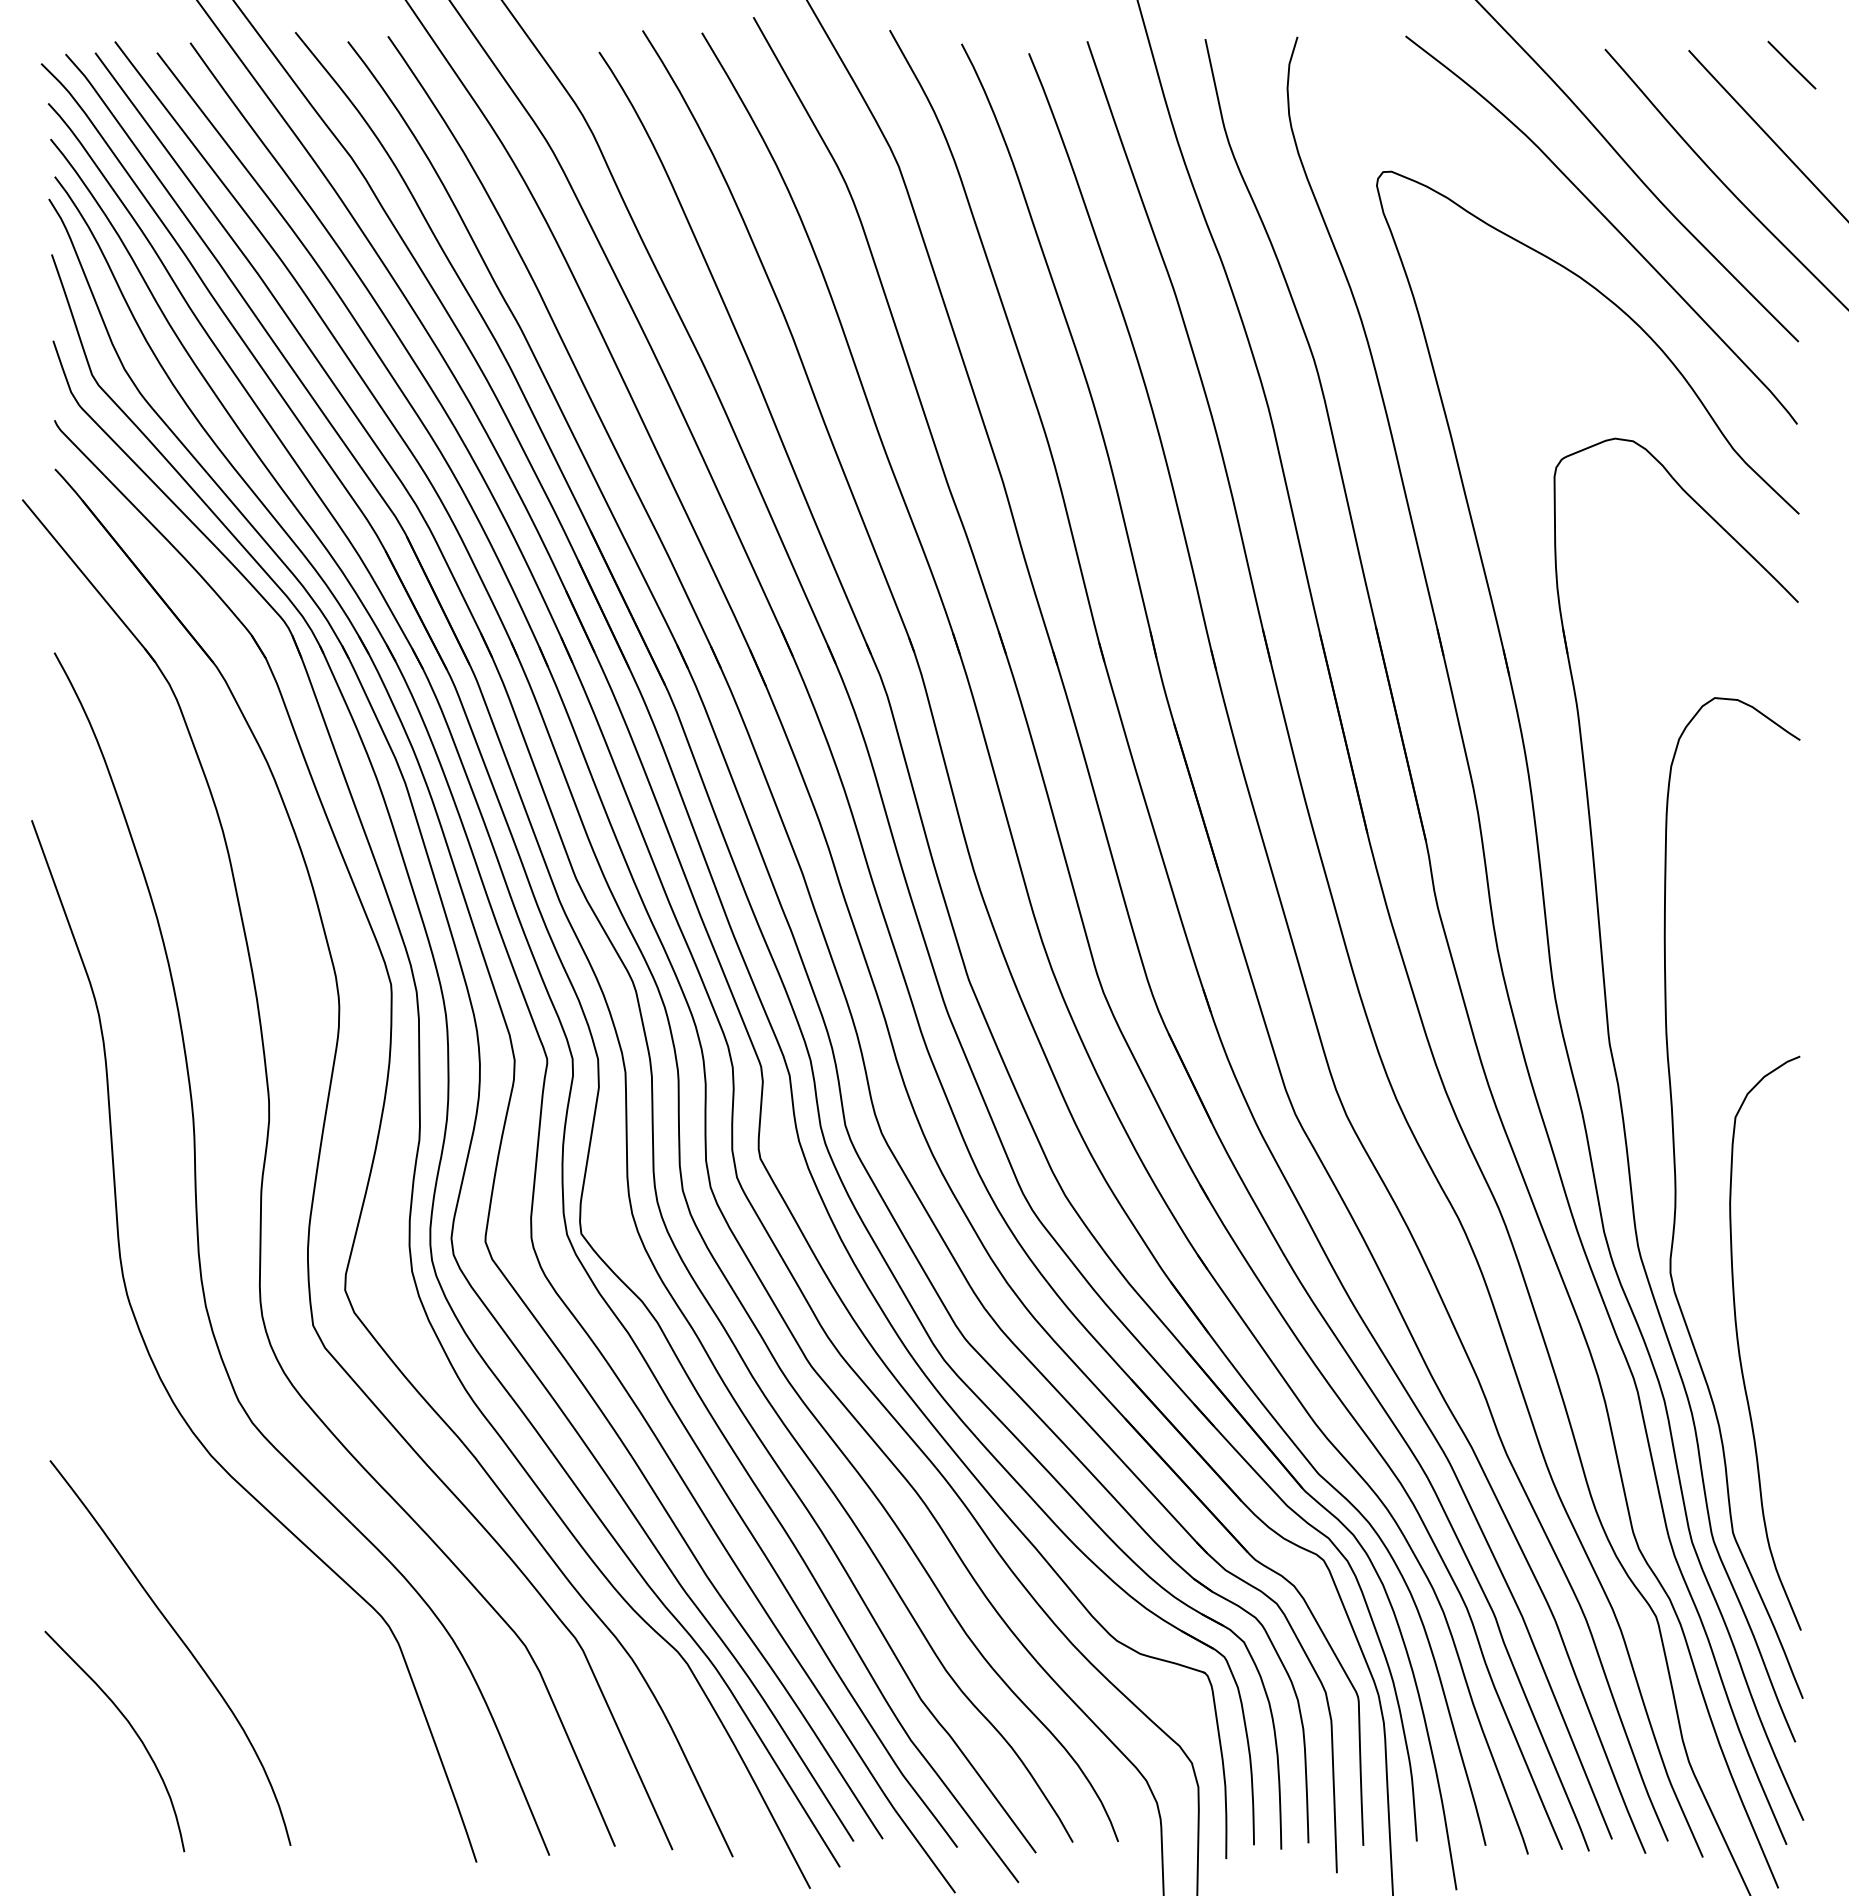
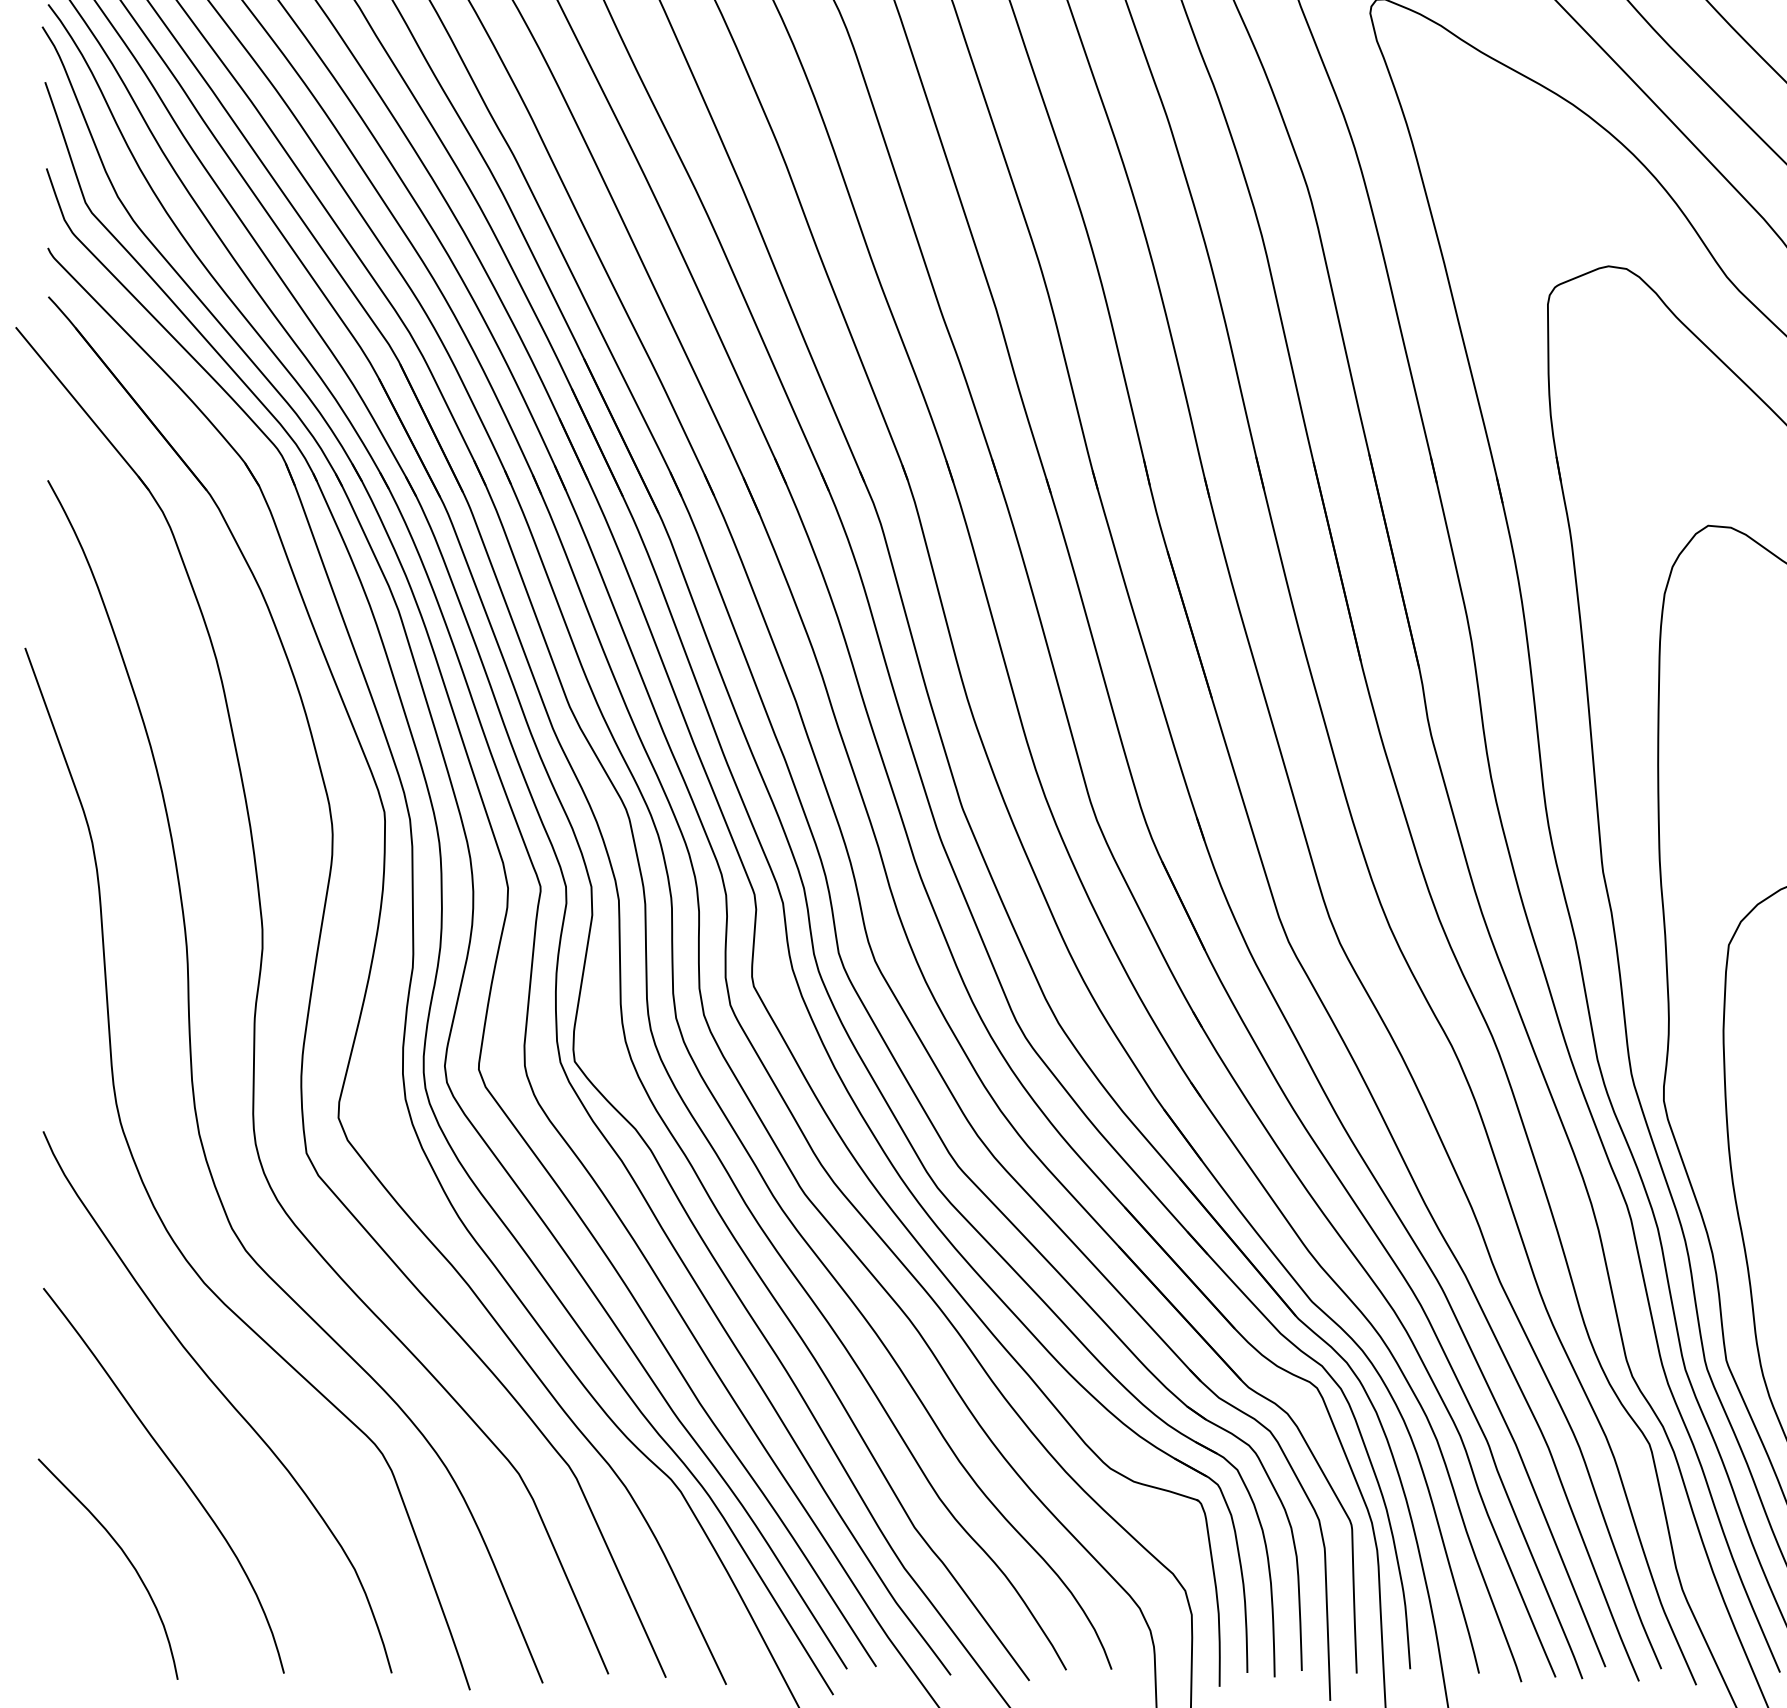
curve: (229, 1568) -> (222, 1396), added

